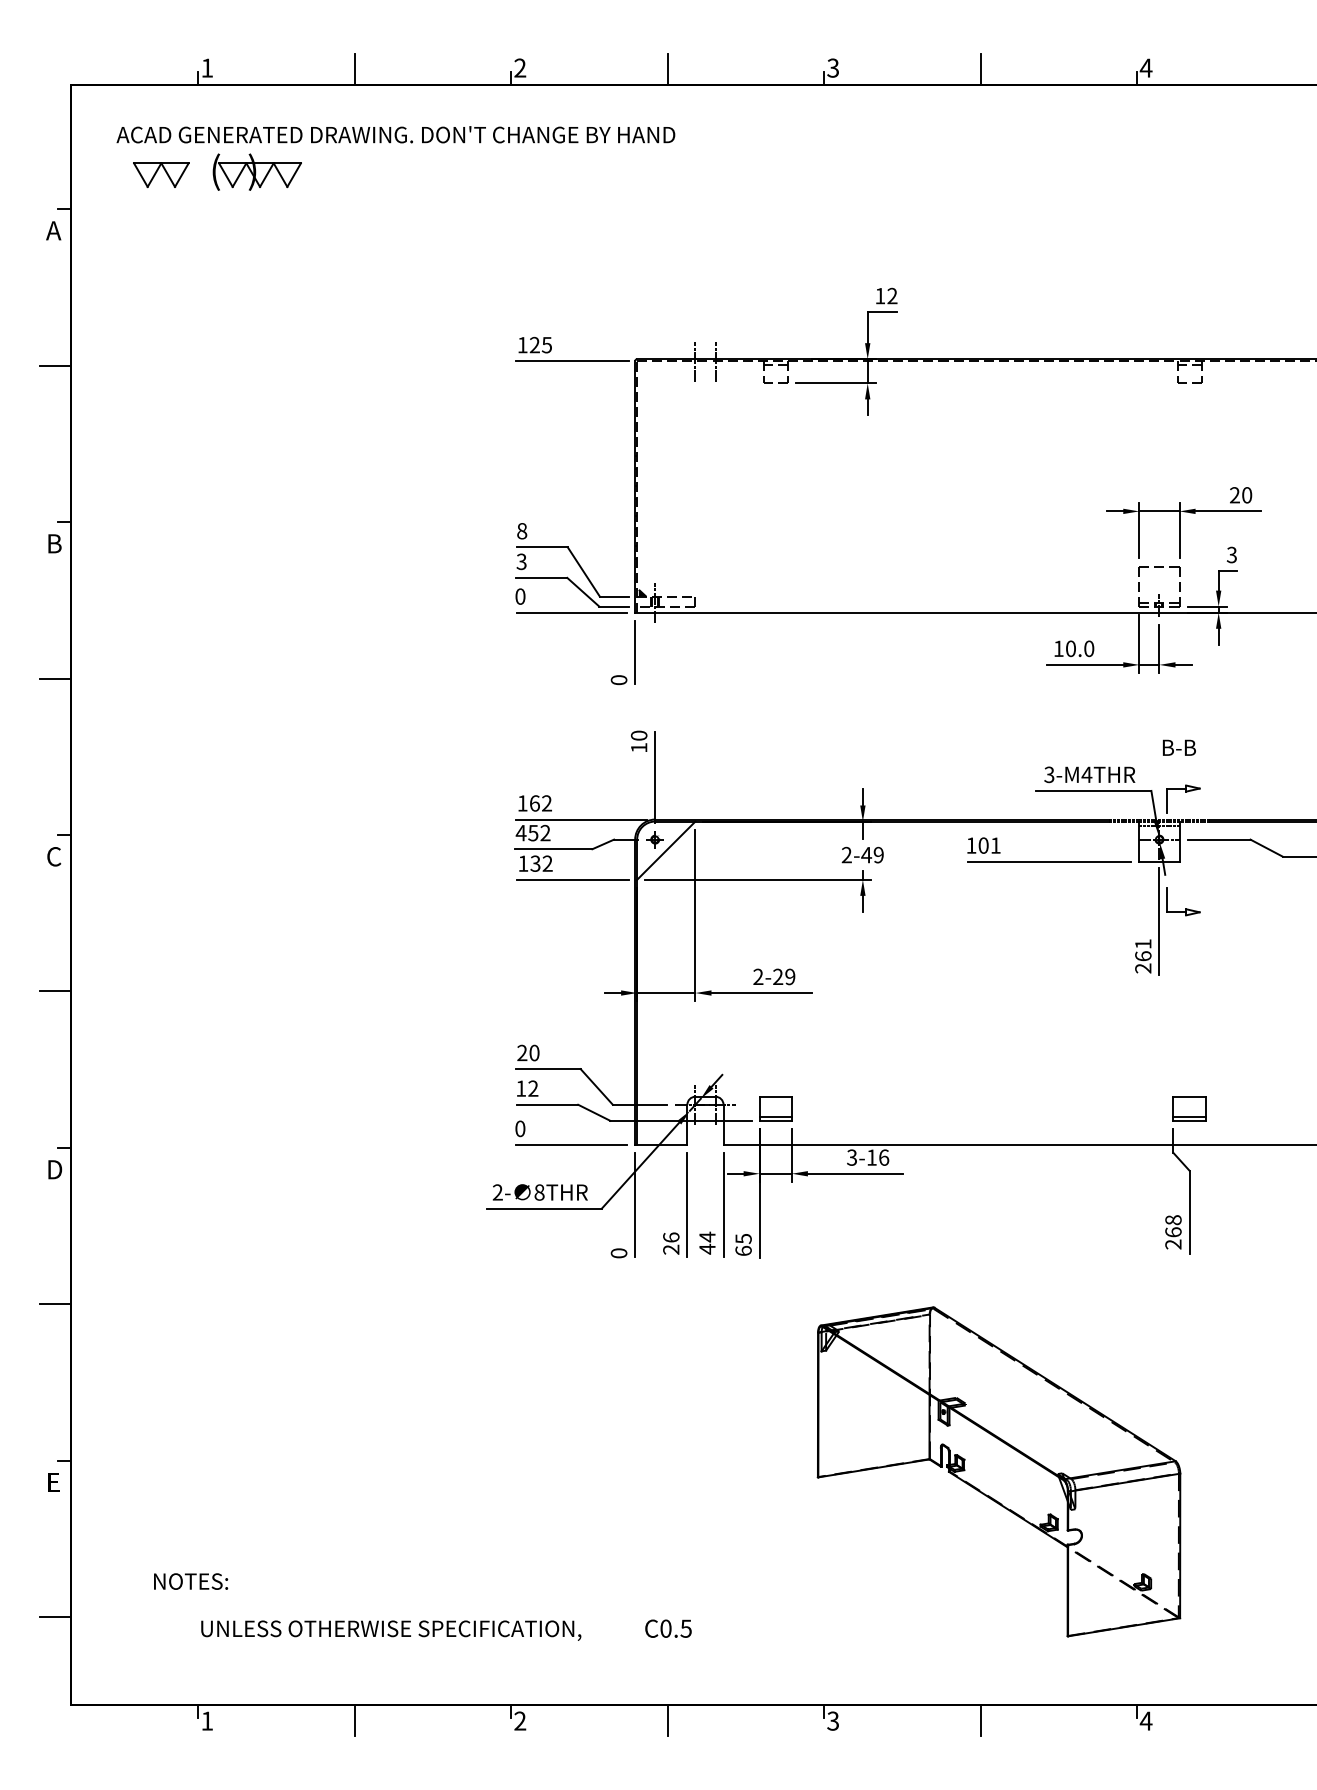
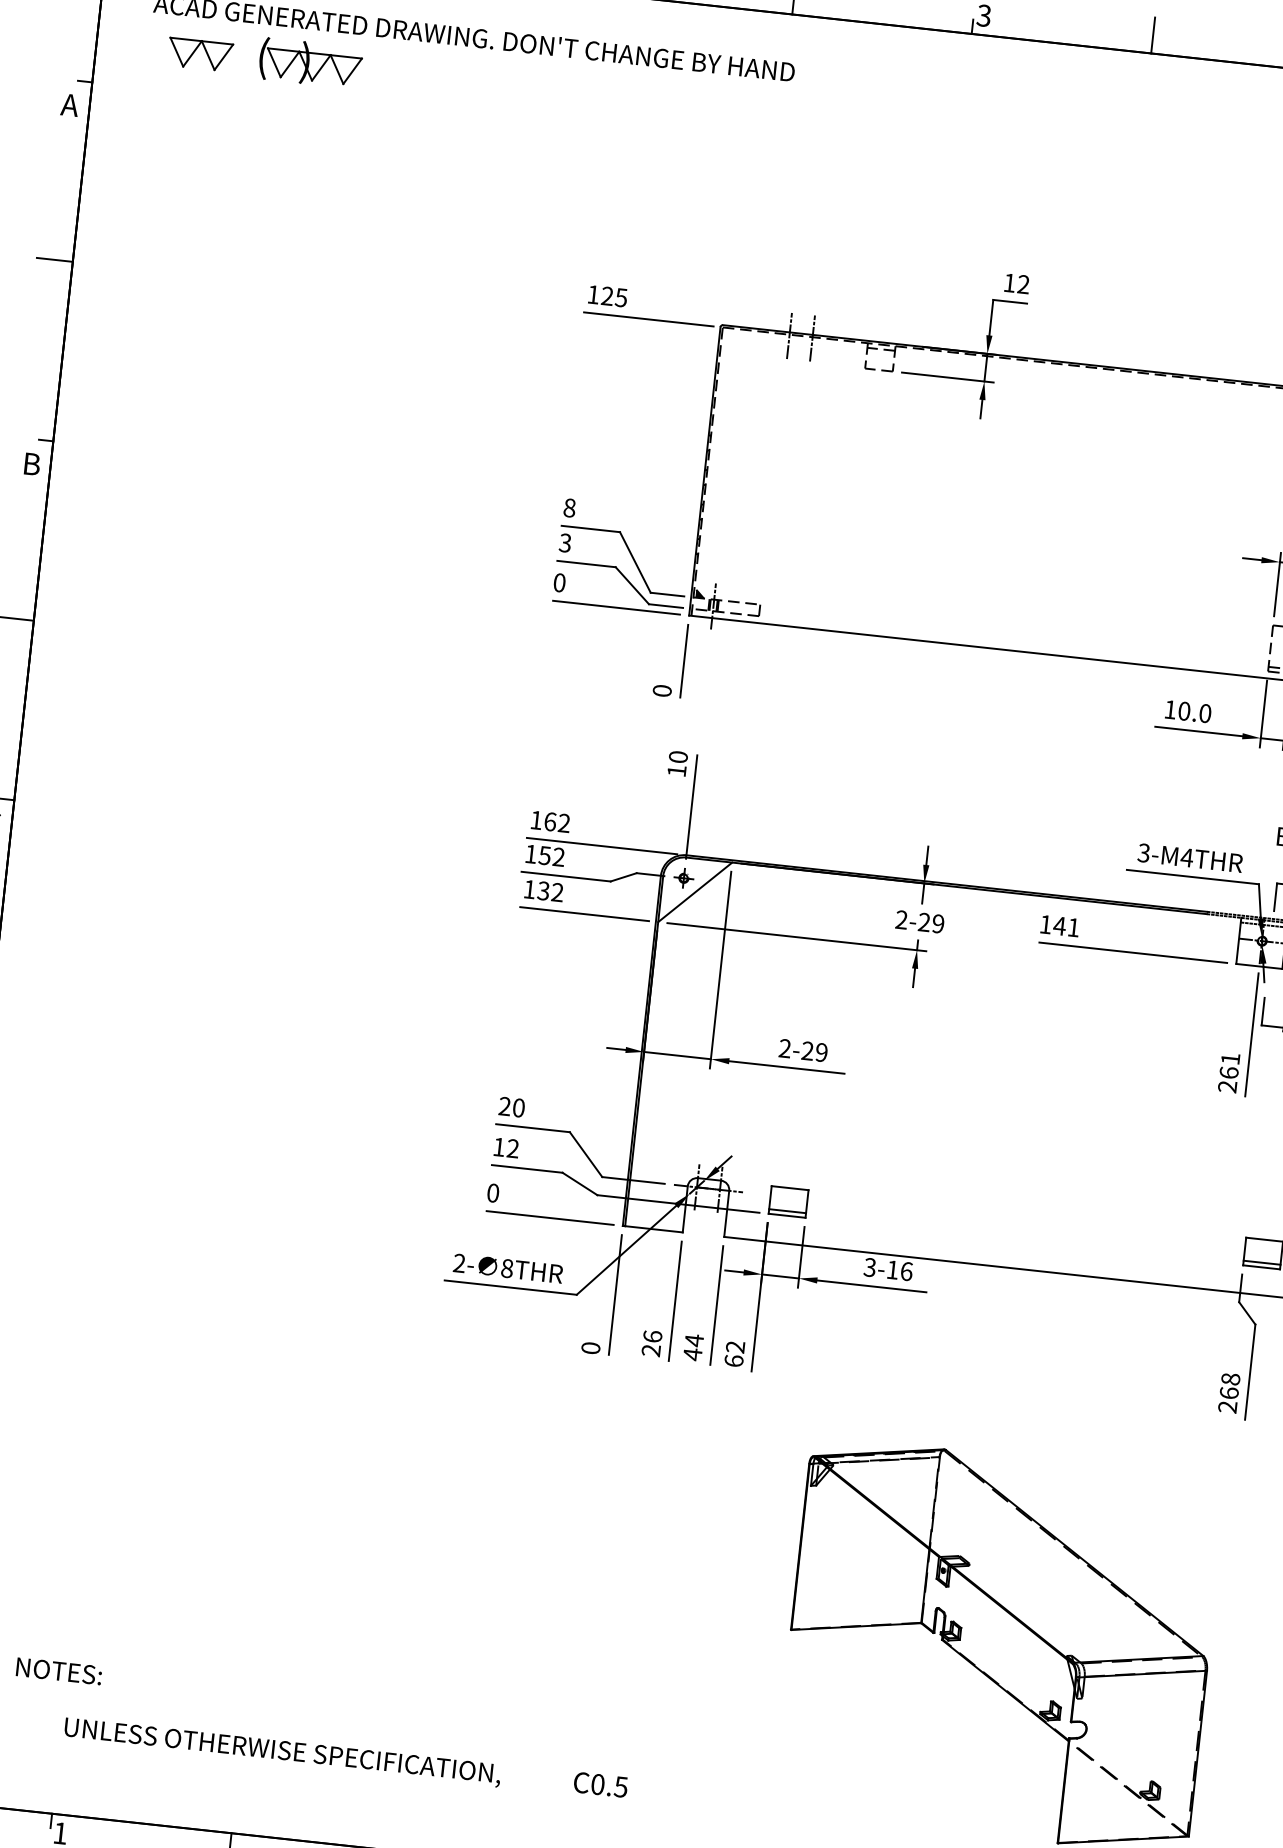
text: (520, 833) -> (530, 854), 452 -> 152
text: (983, 845) -> (1059, 925), 101 -> 141
text: (866, 854) -> (924, 921), 2-49 -> 2-29
text: (743, 1238) -> (735, 1346), 65 -> 62

